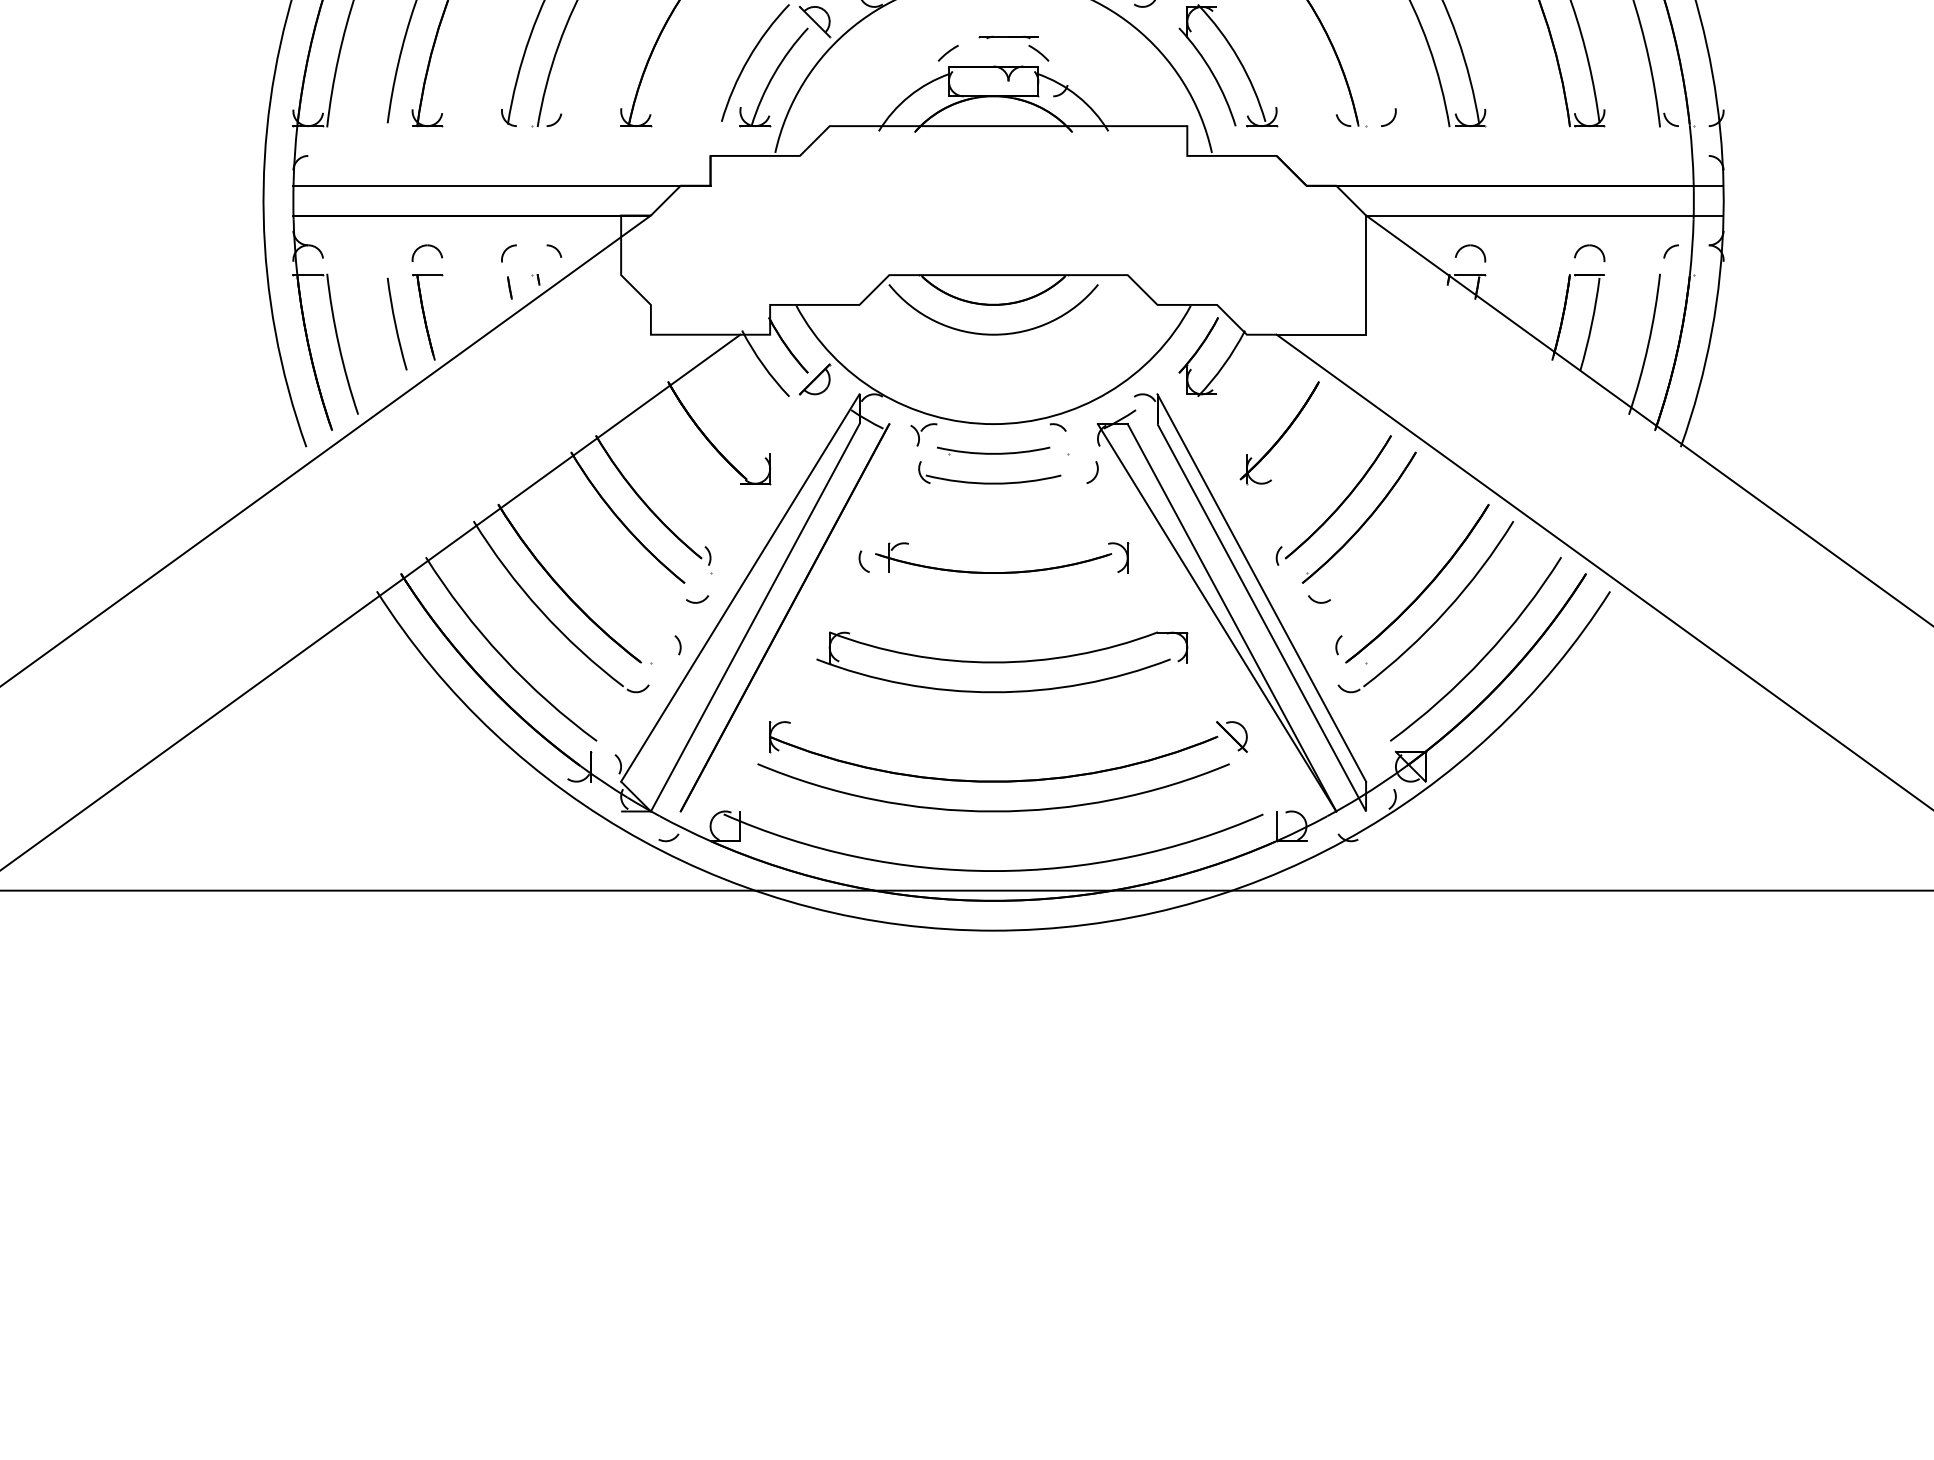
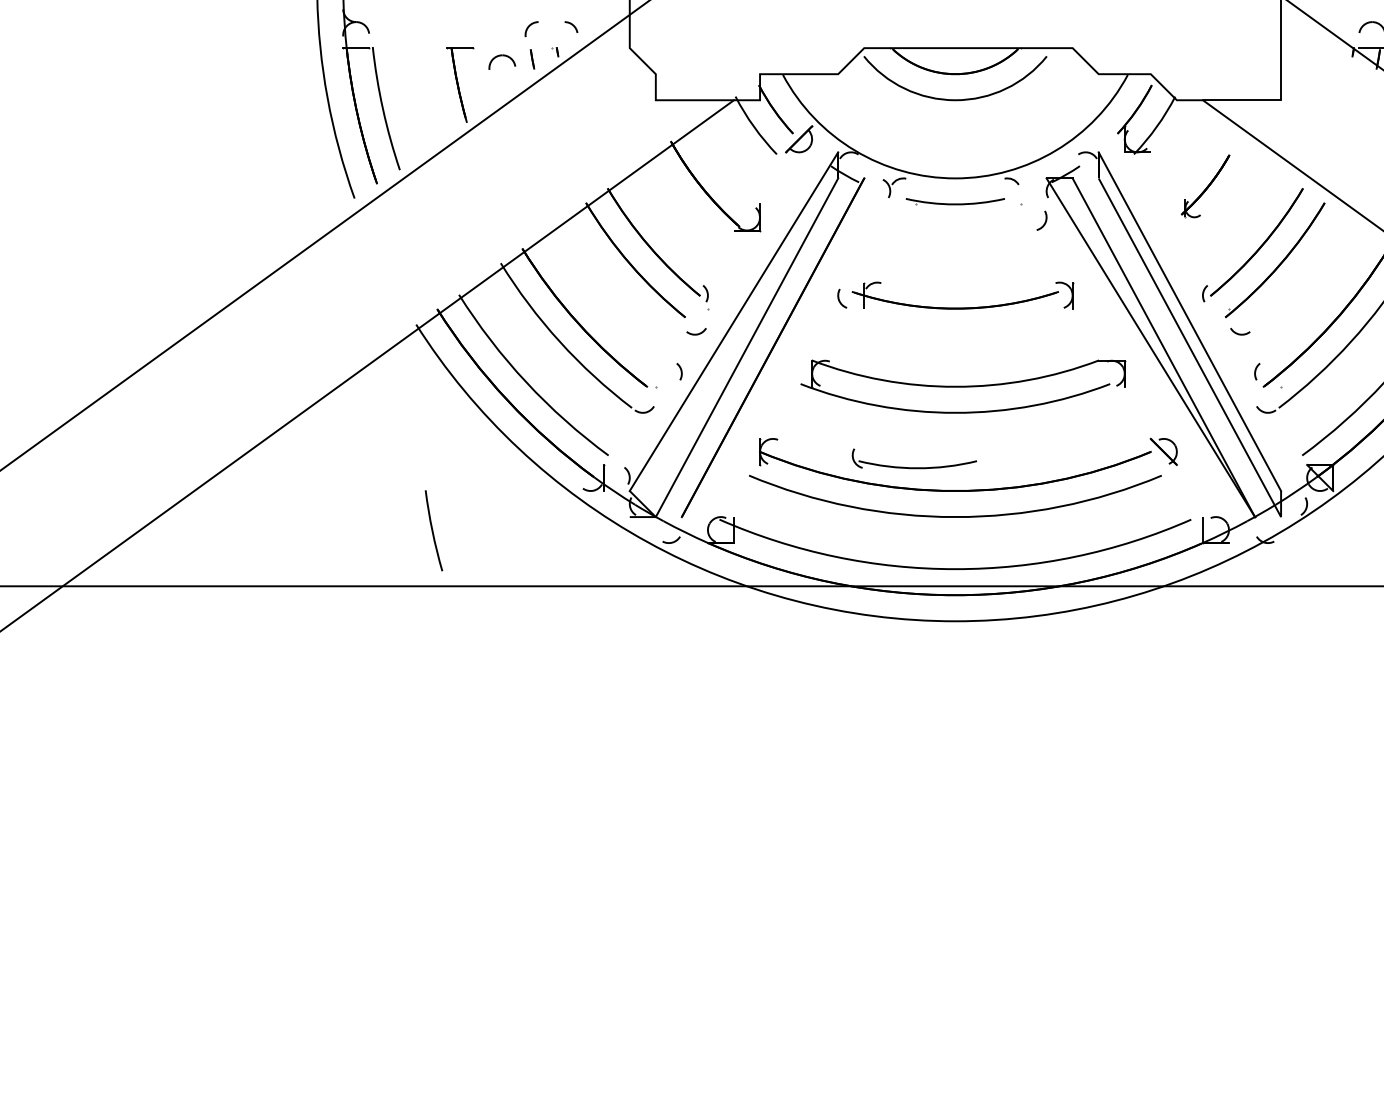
part: (426, 252) -> (501, 61), moved
curve: (396, 323) -> (433, 530), moved
part: (1279, 433) -> (1205, 186), size x0.7
part: (989, 482) -> (914, 467), moved

